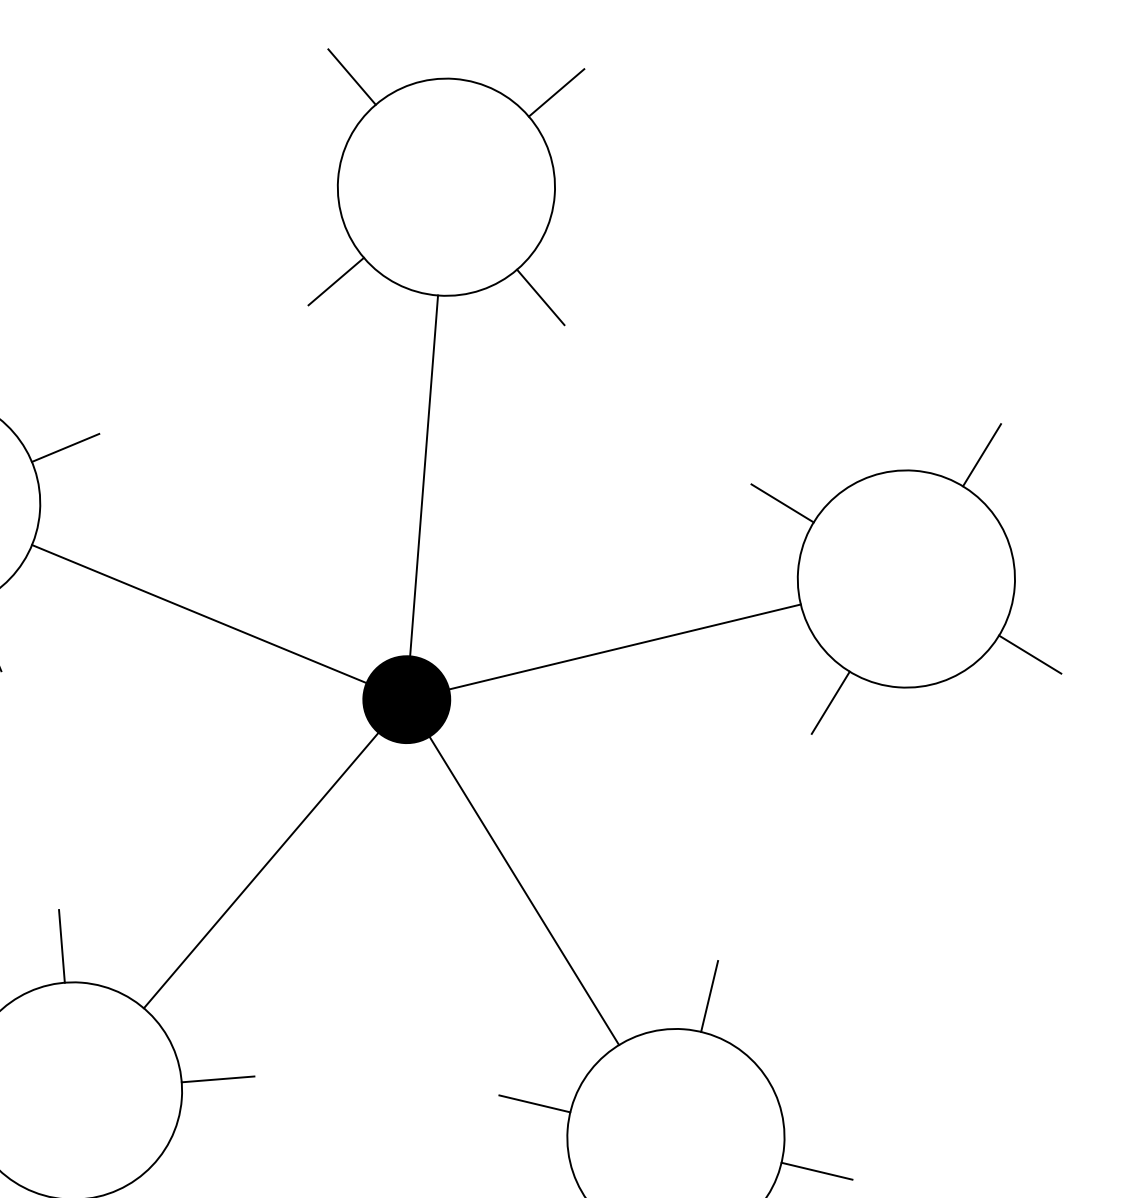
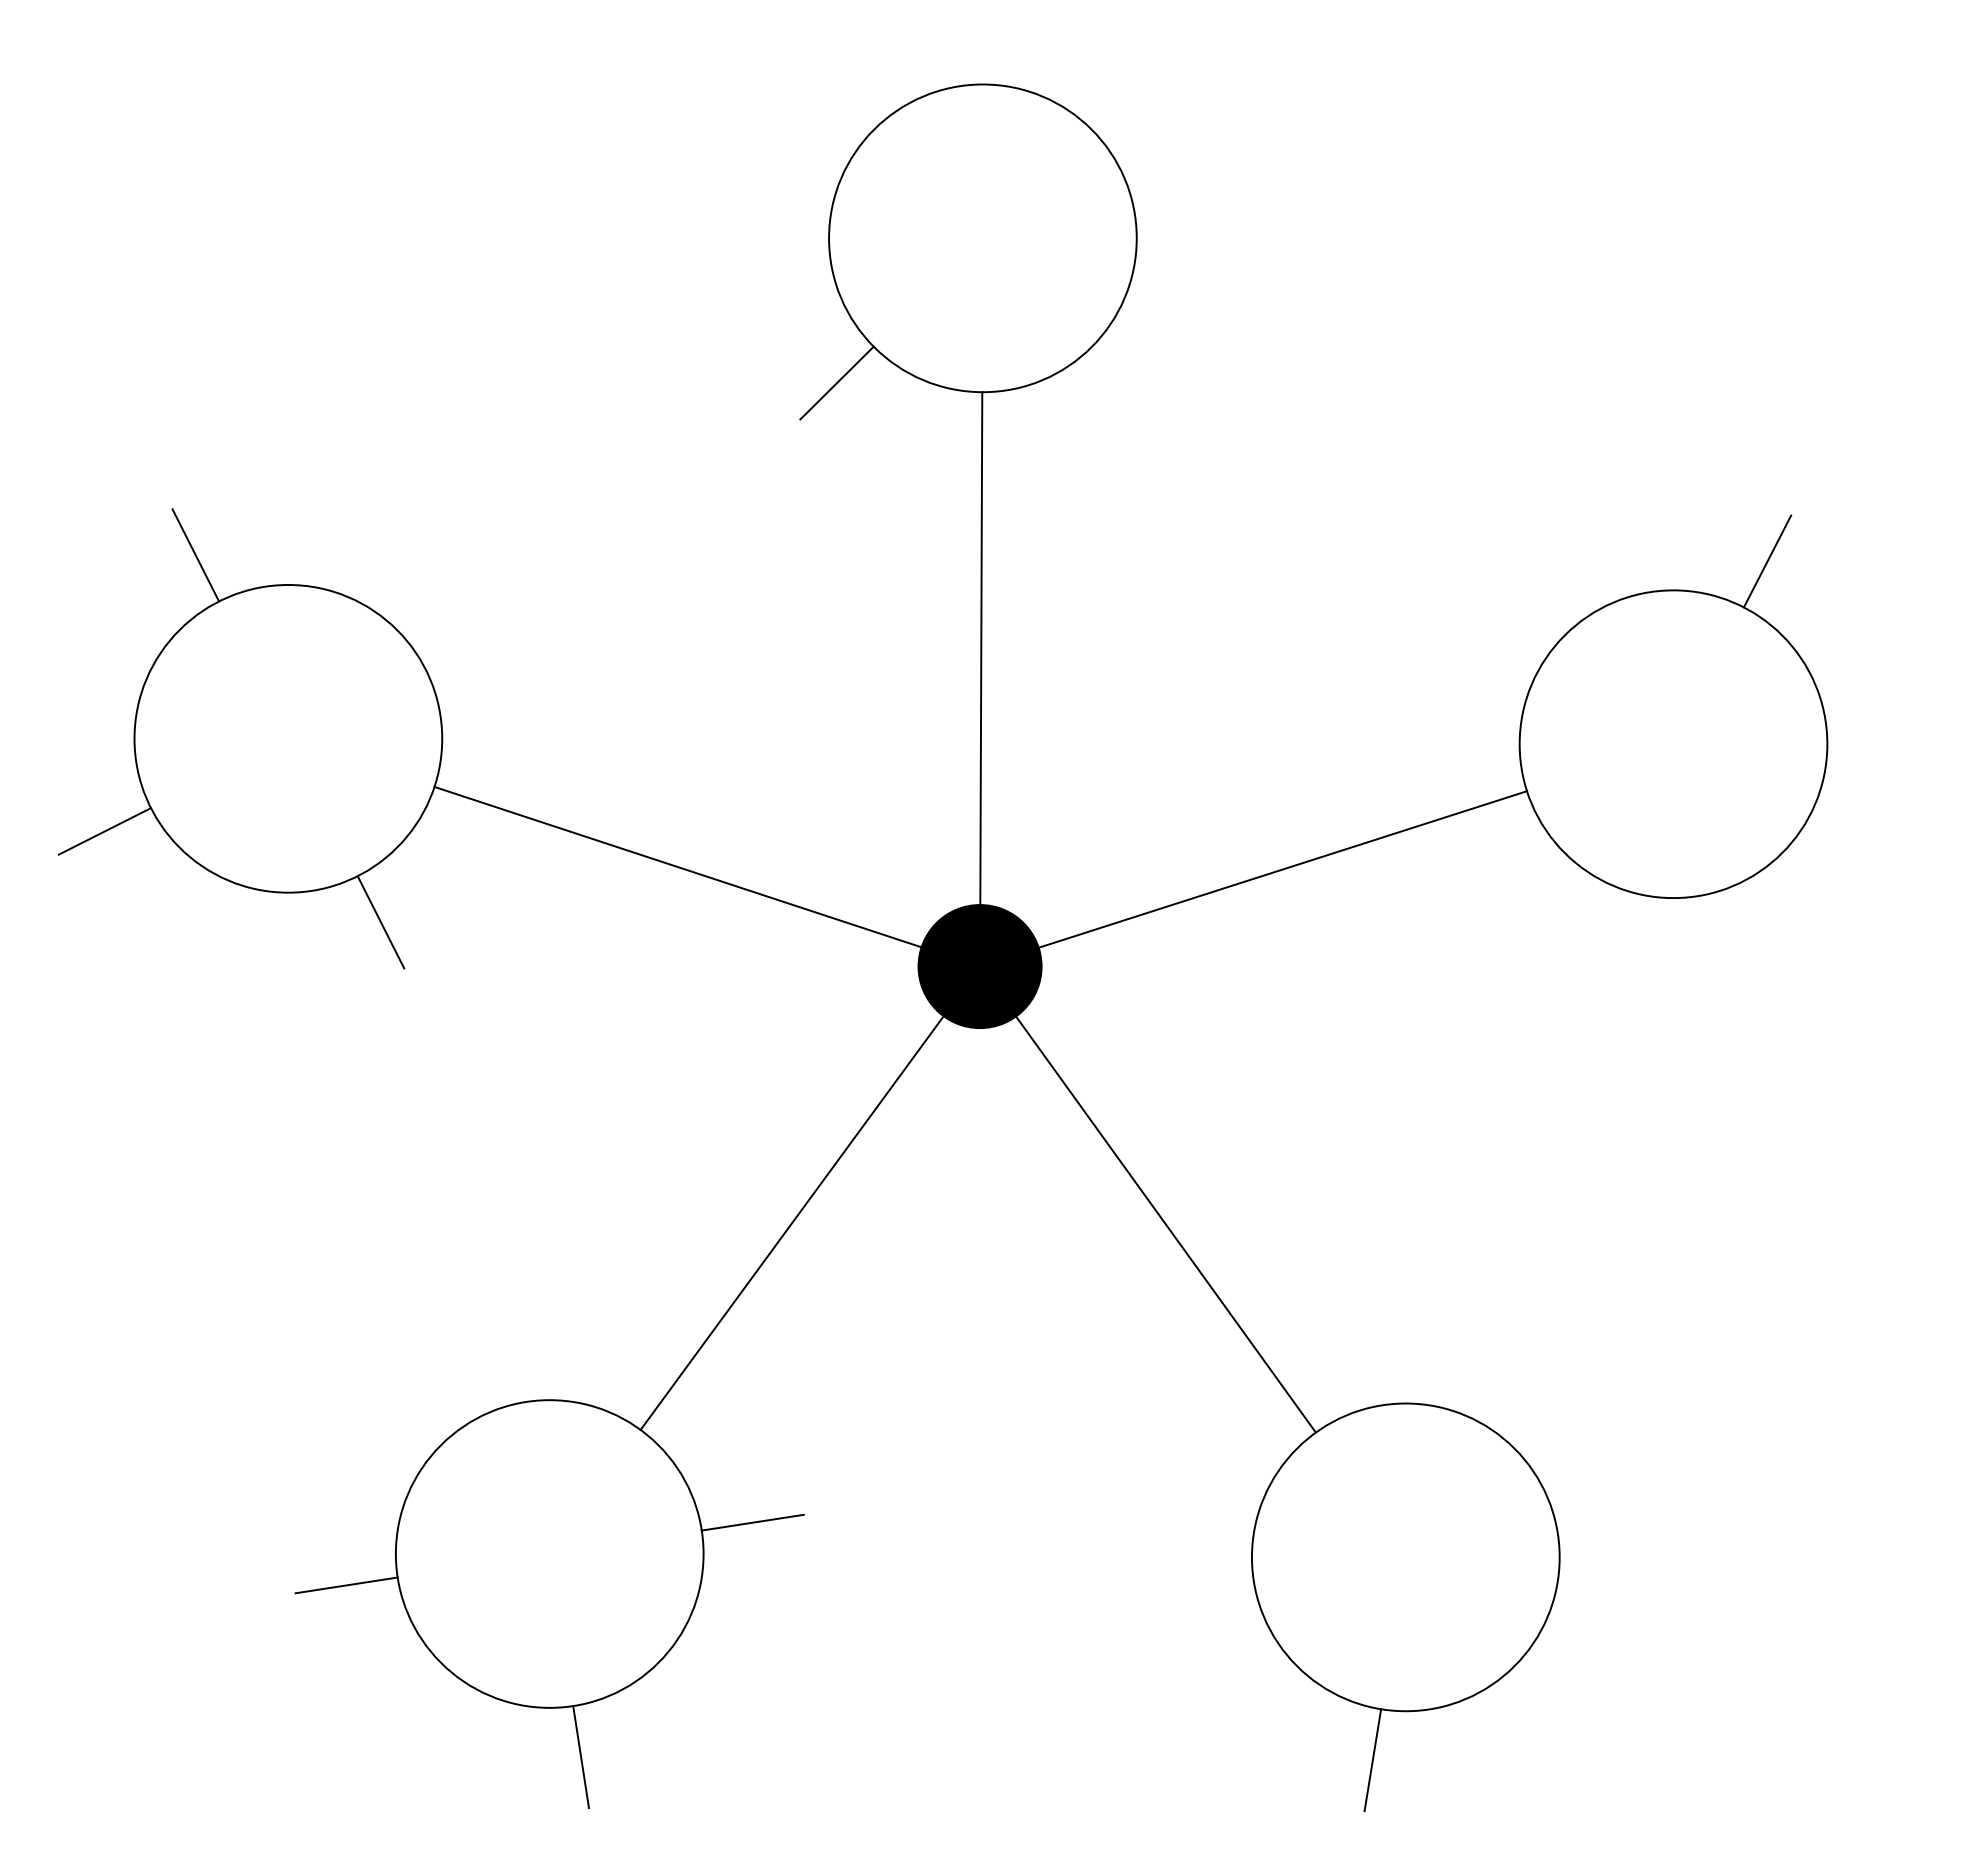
line: (351, 77) -> (837, 92), removed
line: (556, 92) -> (1128, 93), removed
line: (540, 296) -> (1127, 383), removed
line: (65, 448) -> (471, 646), removed
line: (782, 502) -> (1490, 649), removed
line: (1030, 654) -> (1856, 837), removed
line: (830, 702) -> (1579, 926), removed
line: (62, 946) -> (518, 1350), removed
line: (709, 996) -> (1438, 1354), removed
line: (534, 1103) -> (1202, 1524), removed
line: (816, 1171) -> (1608, 1590), removed

